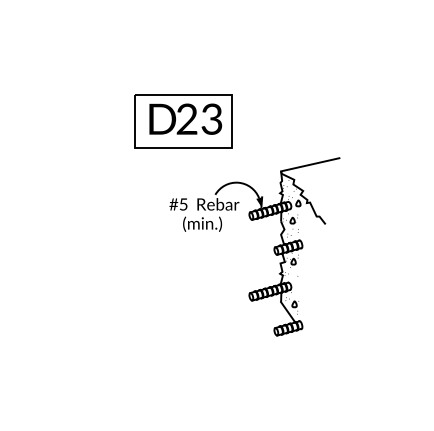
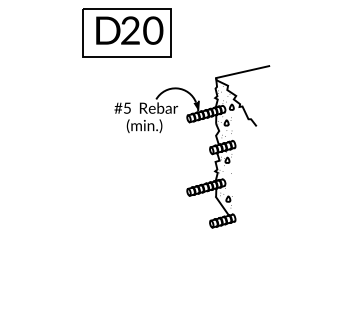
text: (212, 118) -> (153, 29), 23 -> 20

